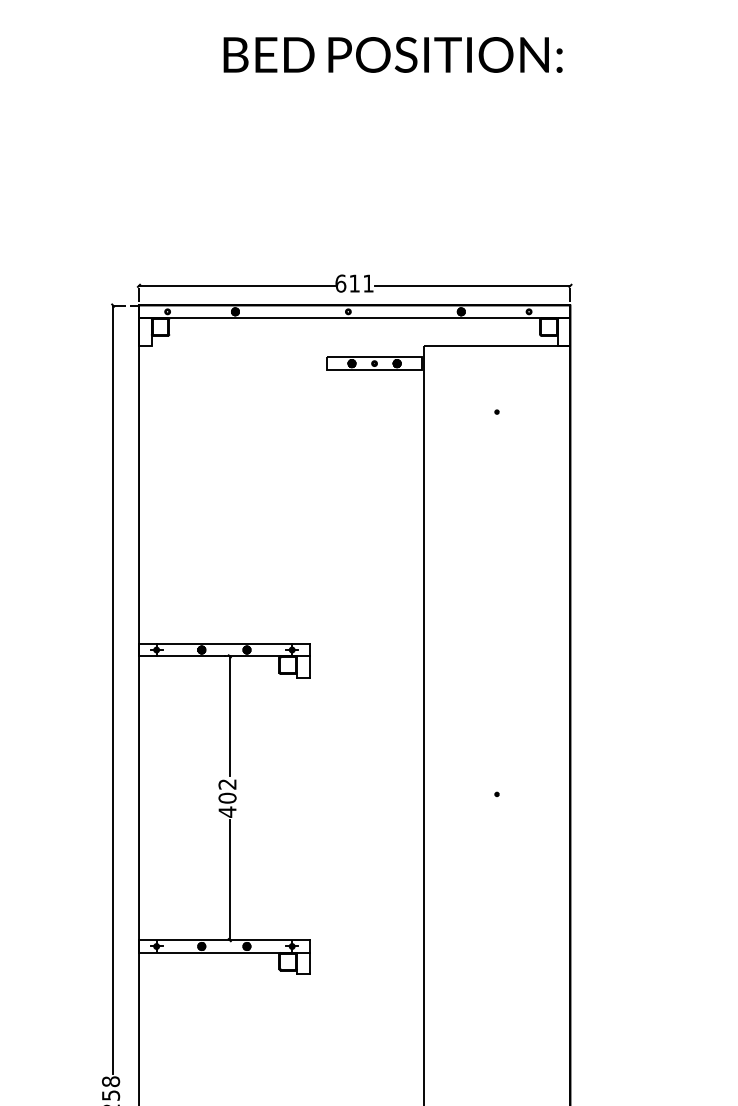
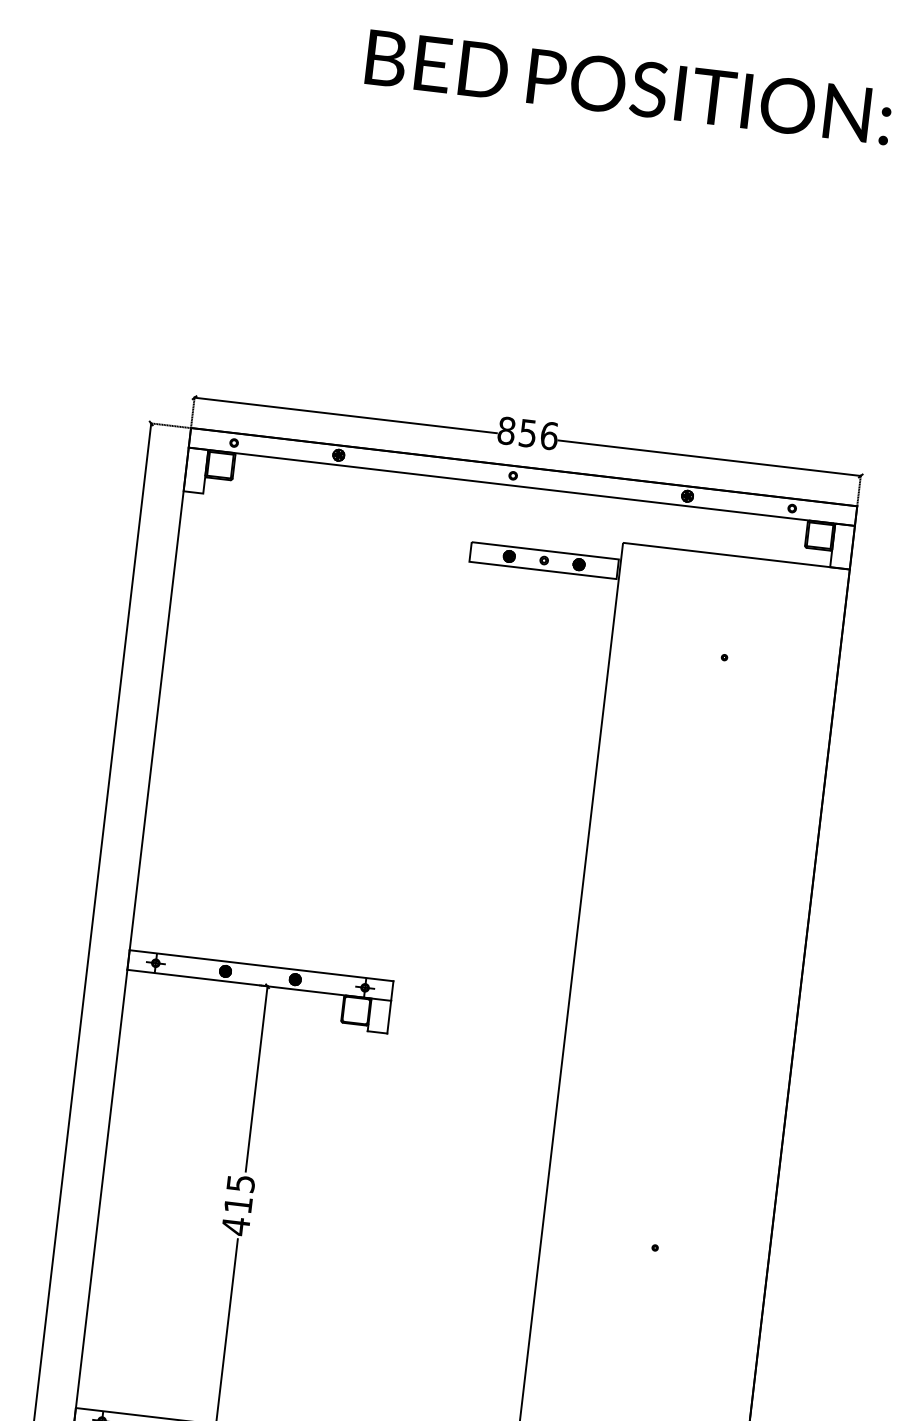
text: (354, 283) -> (527, 433), 611 -> 856
text: (227, 791) -> (239, 1194), 402 -> 415

